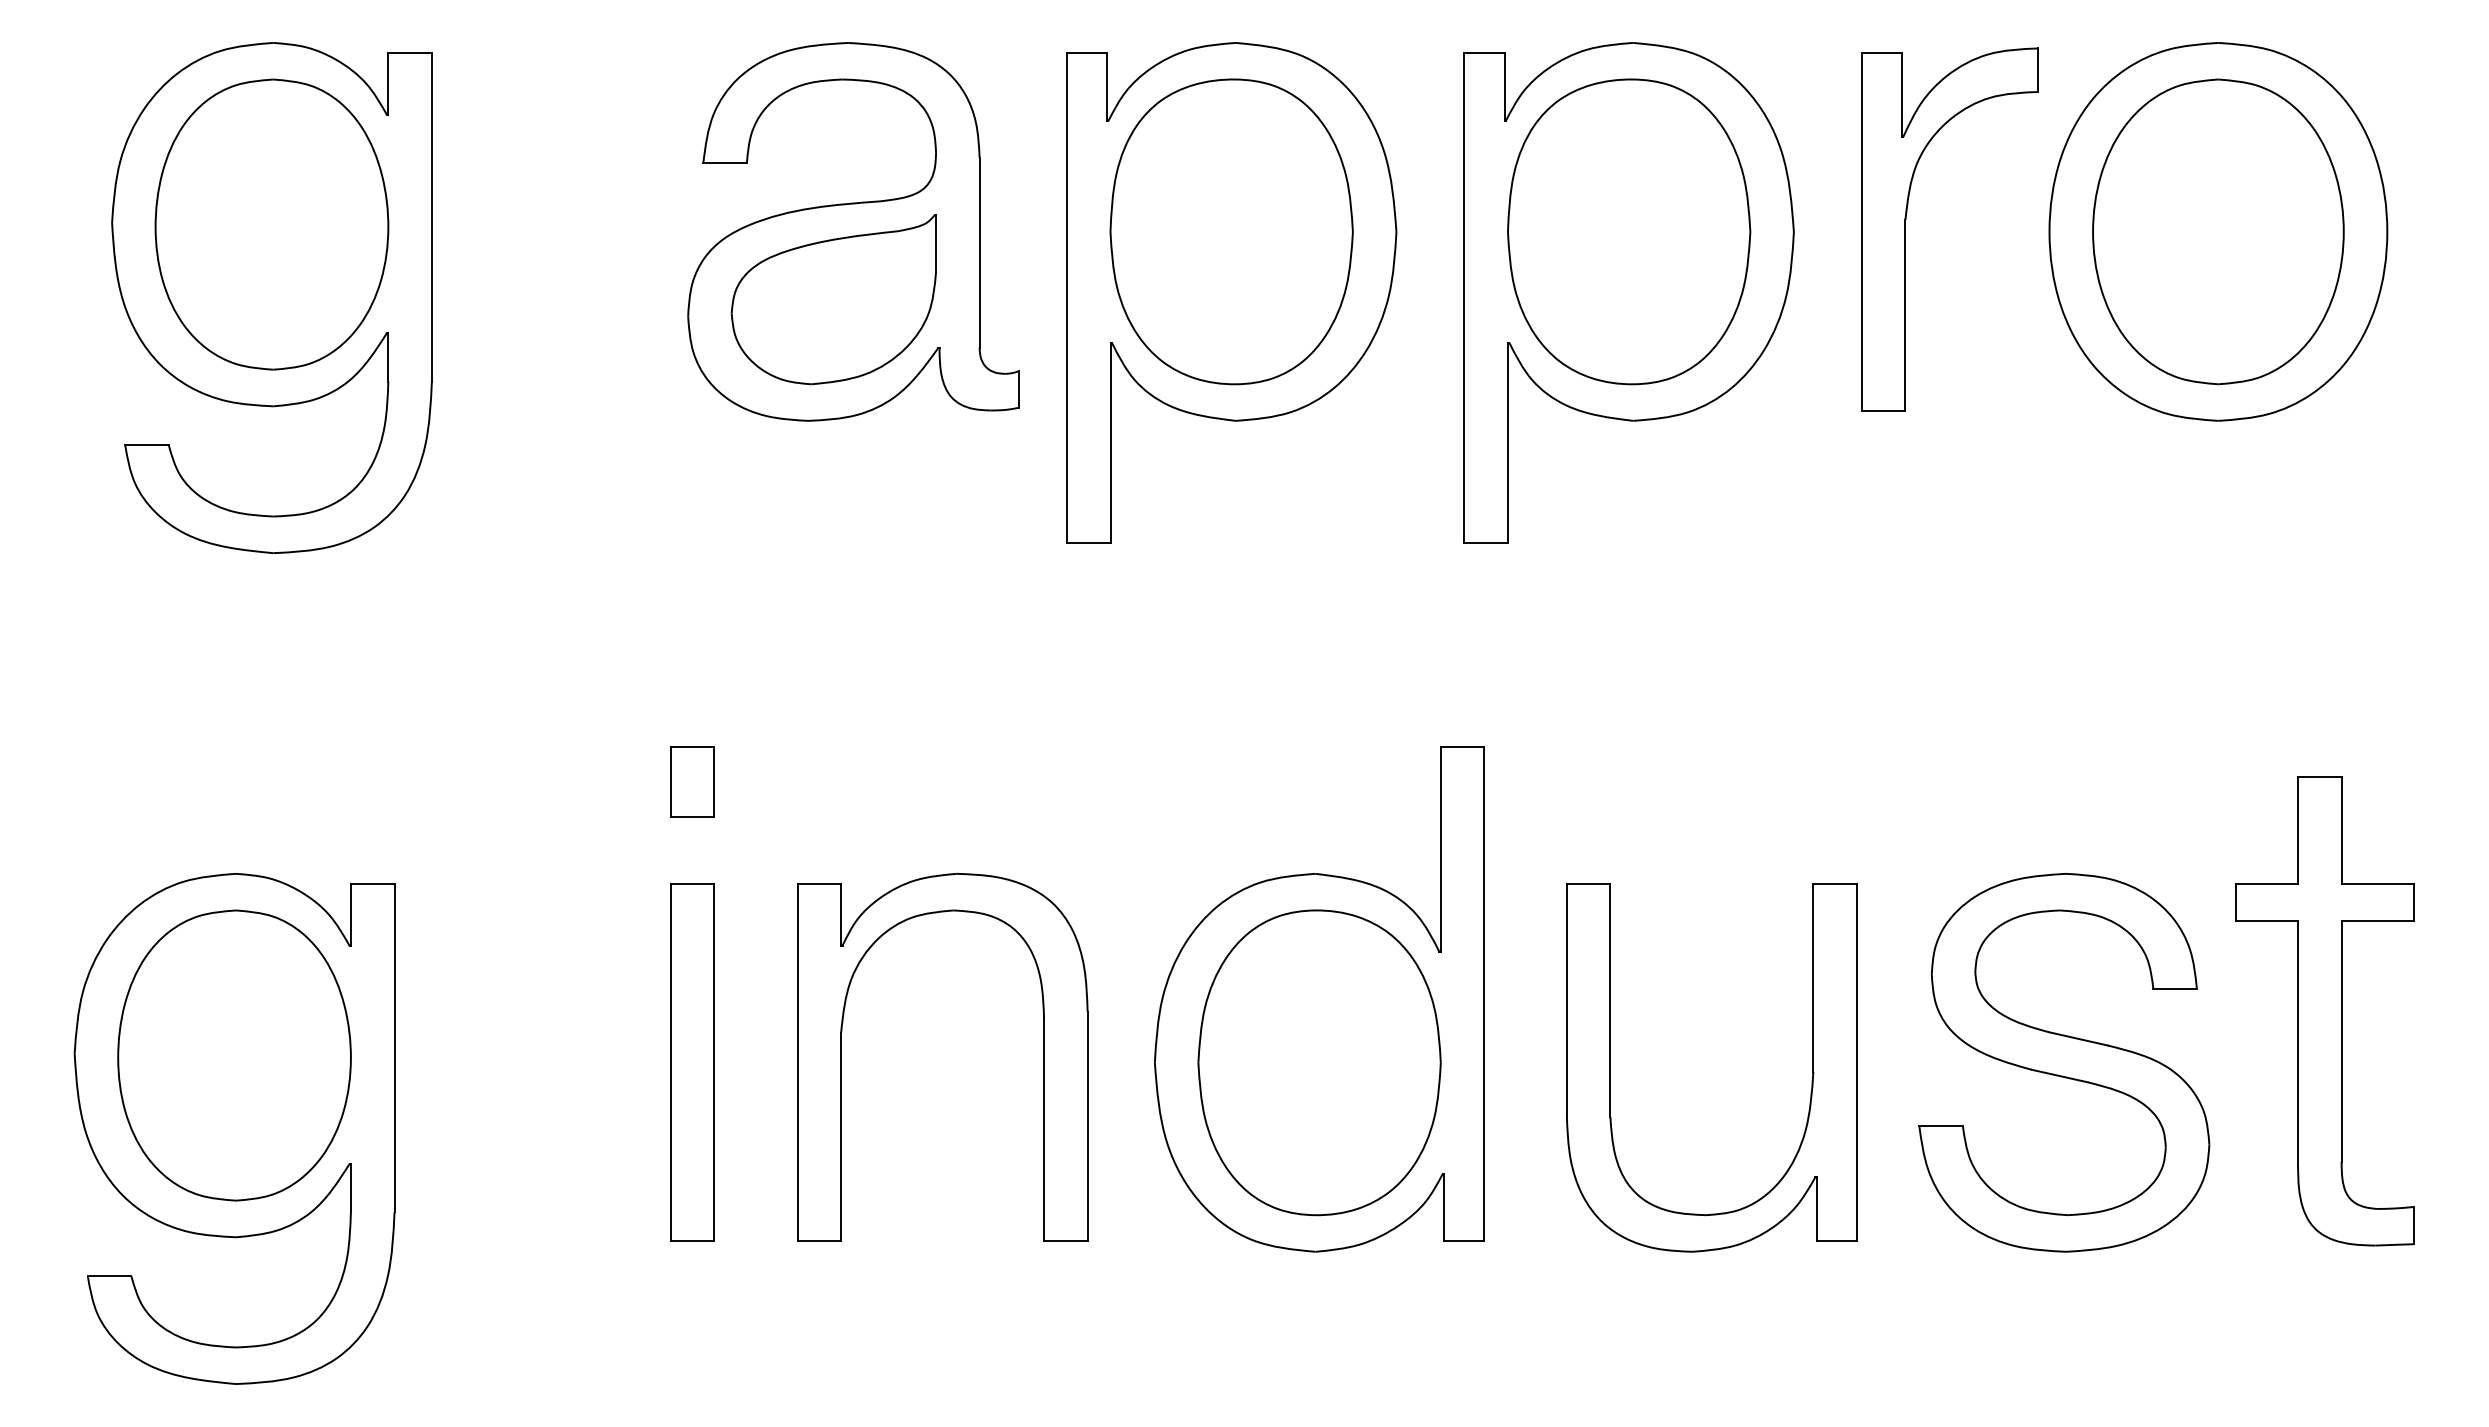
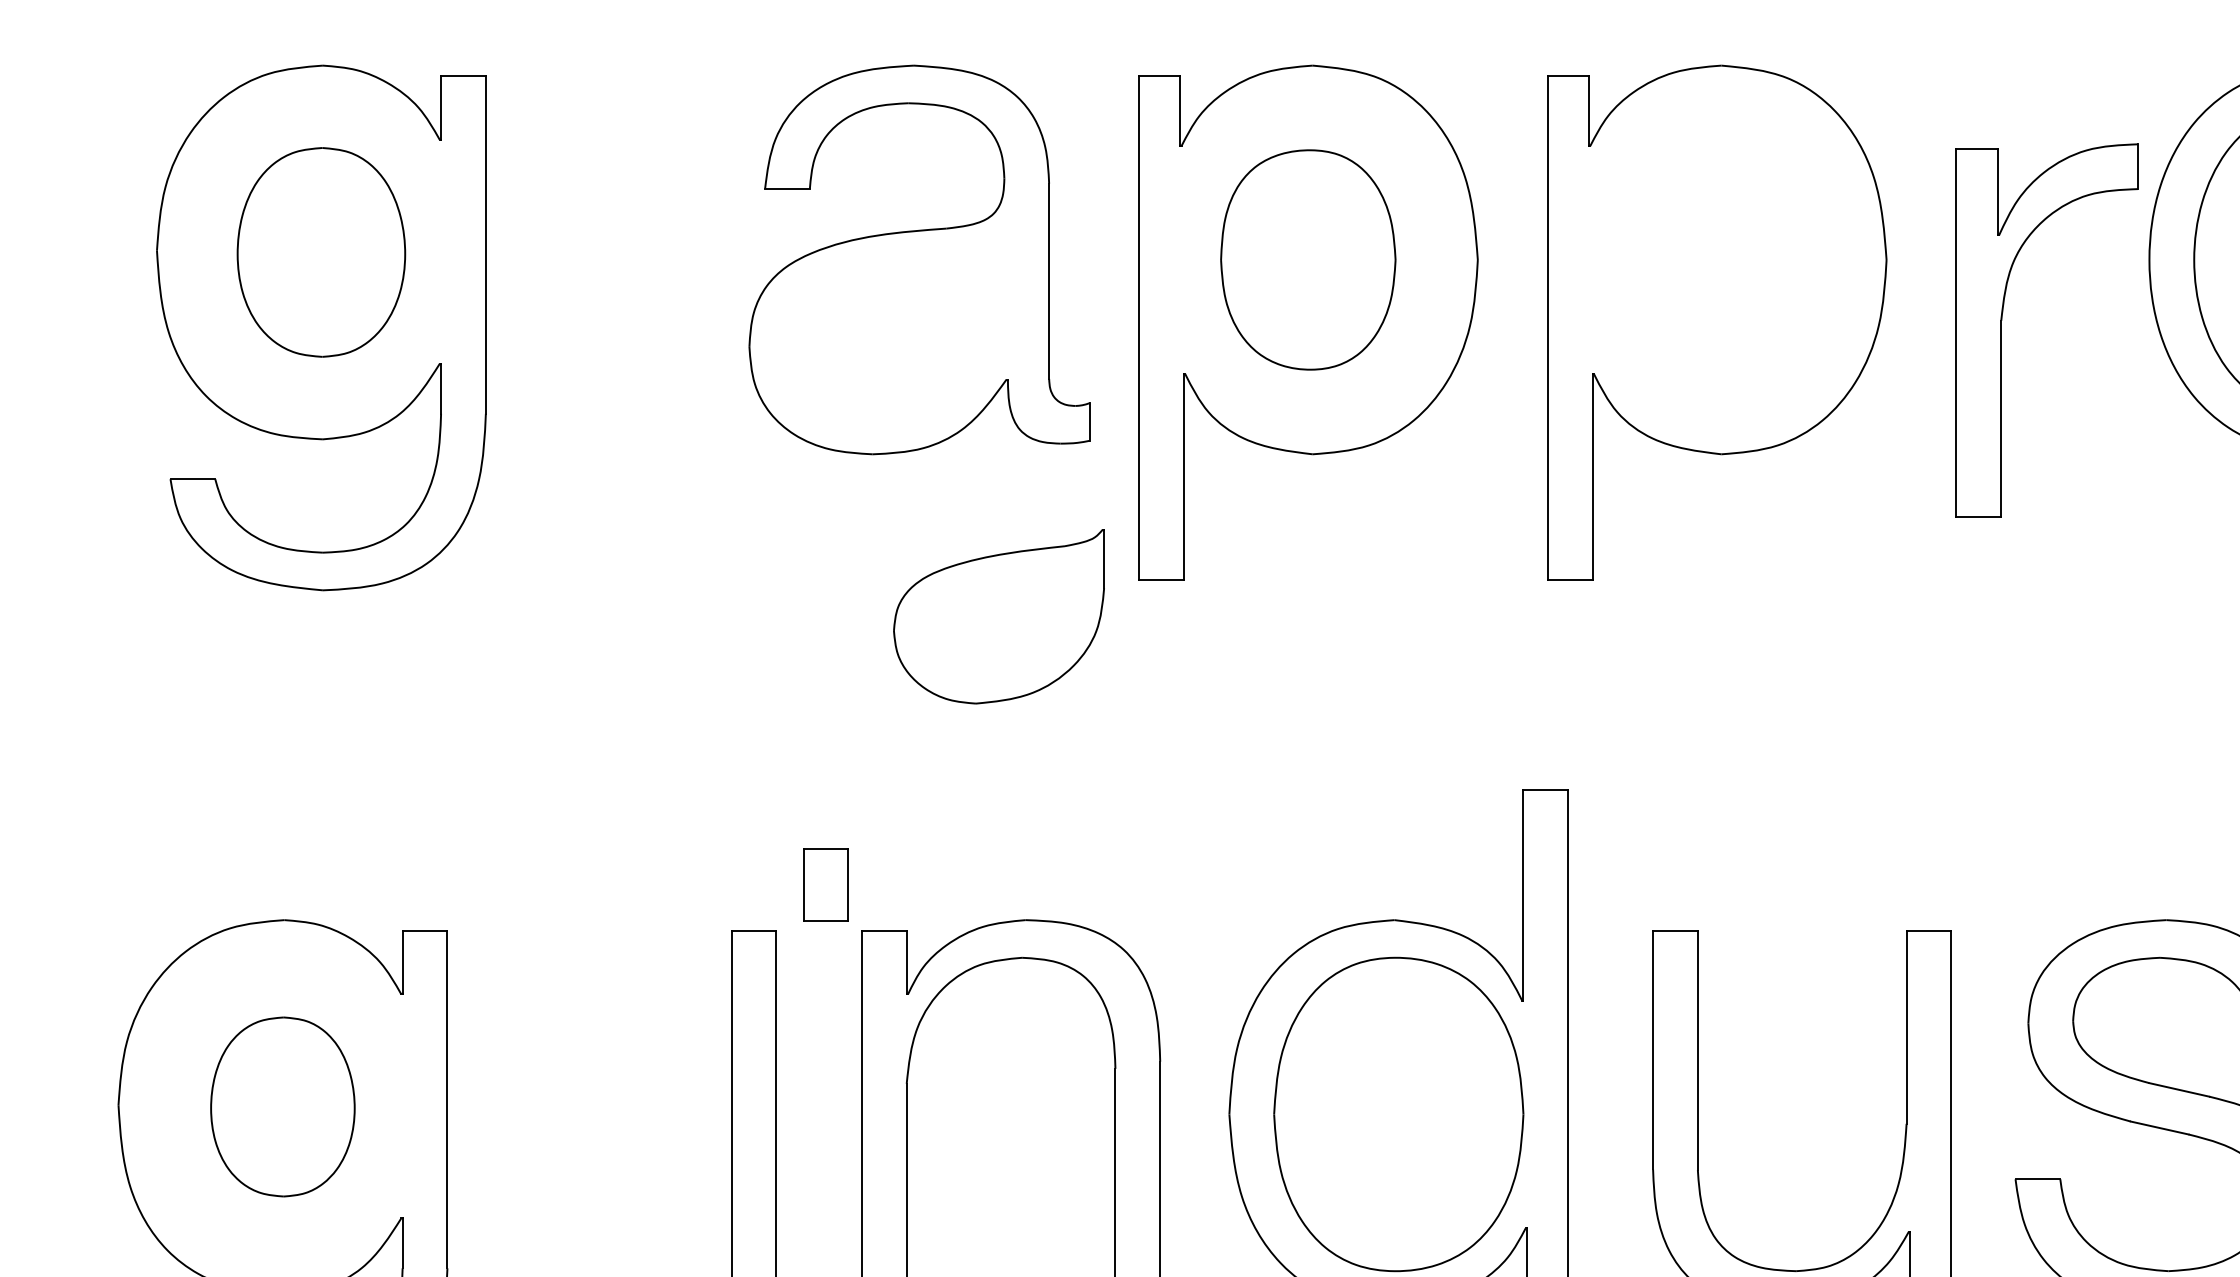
part: (271, 224) -> (320, 252), size x0.7
part: (1905, 229) -> (2001, 330), moved
part: (1231, 231) -> (1308, 259), size x0.7
part: (1629, 231) -> (1717, 259), removed
part: (833, 299) -> (998, 616), moved
part: (692, 781) -> (825, 884), moved
part: (234, 1055) -> (282, 1106), size x0.6

